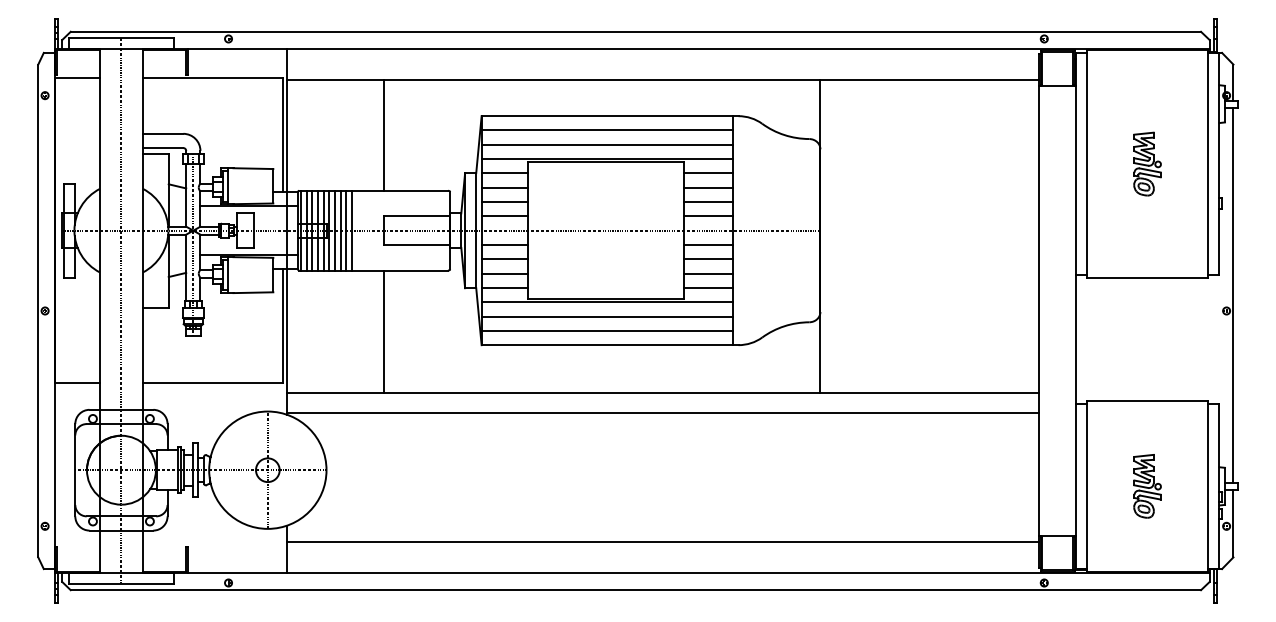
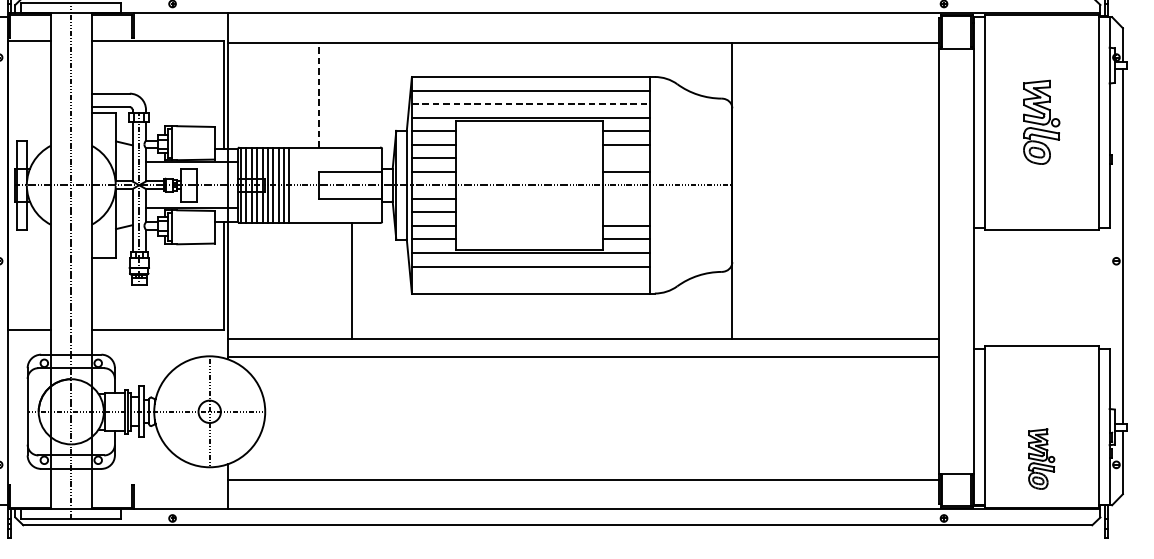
line: (383, 134) -> (319, 94), solid -> dashed
line: (607, 144) -> (530, 103), solid -> dashed
part: (1147, 163) -> (1041, 121), size x1.4
line: (708, 202) -> (626, 158), removed
line: (708, 244) -> (626, 198), removed
line: (708, 259) -> (626, 212), removed
line: (607, 330) -> (530, 279), removed
line: (383, 331) -> (352, 280), moved
part: (1147, 486) -> (1041, 459), moved

